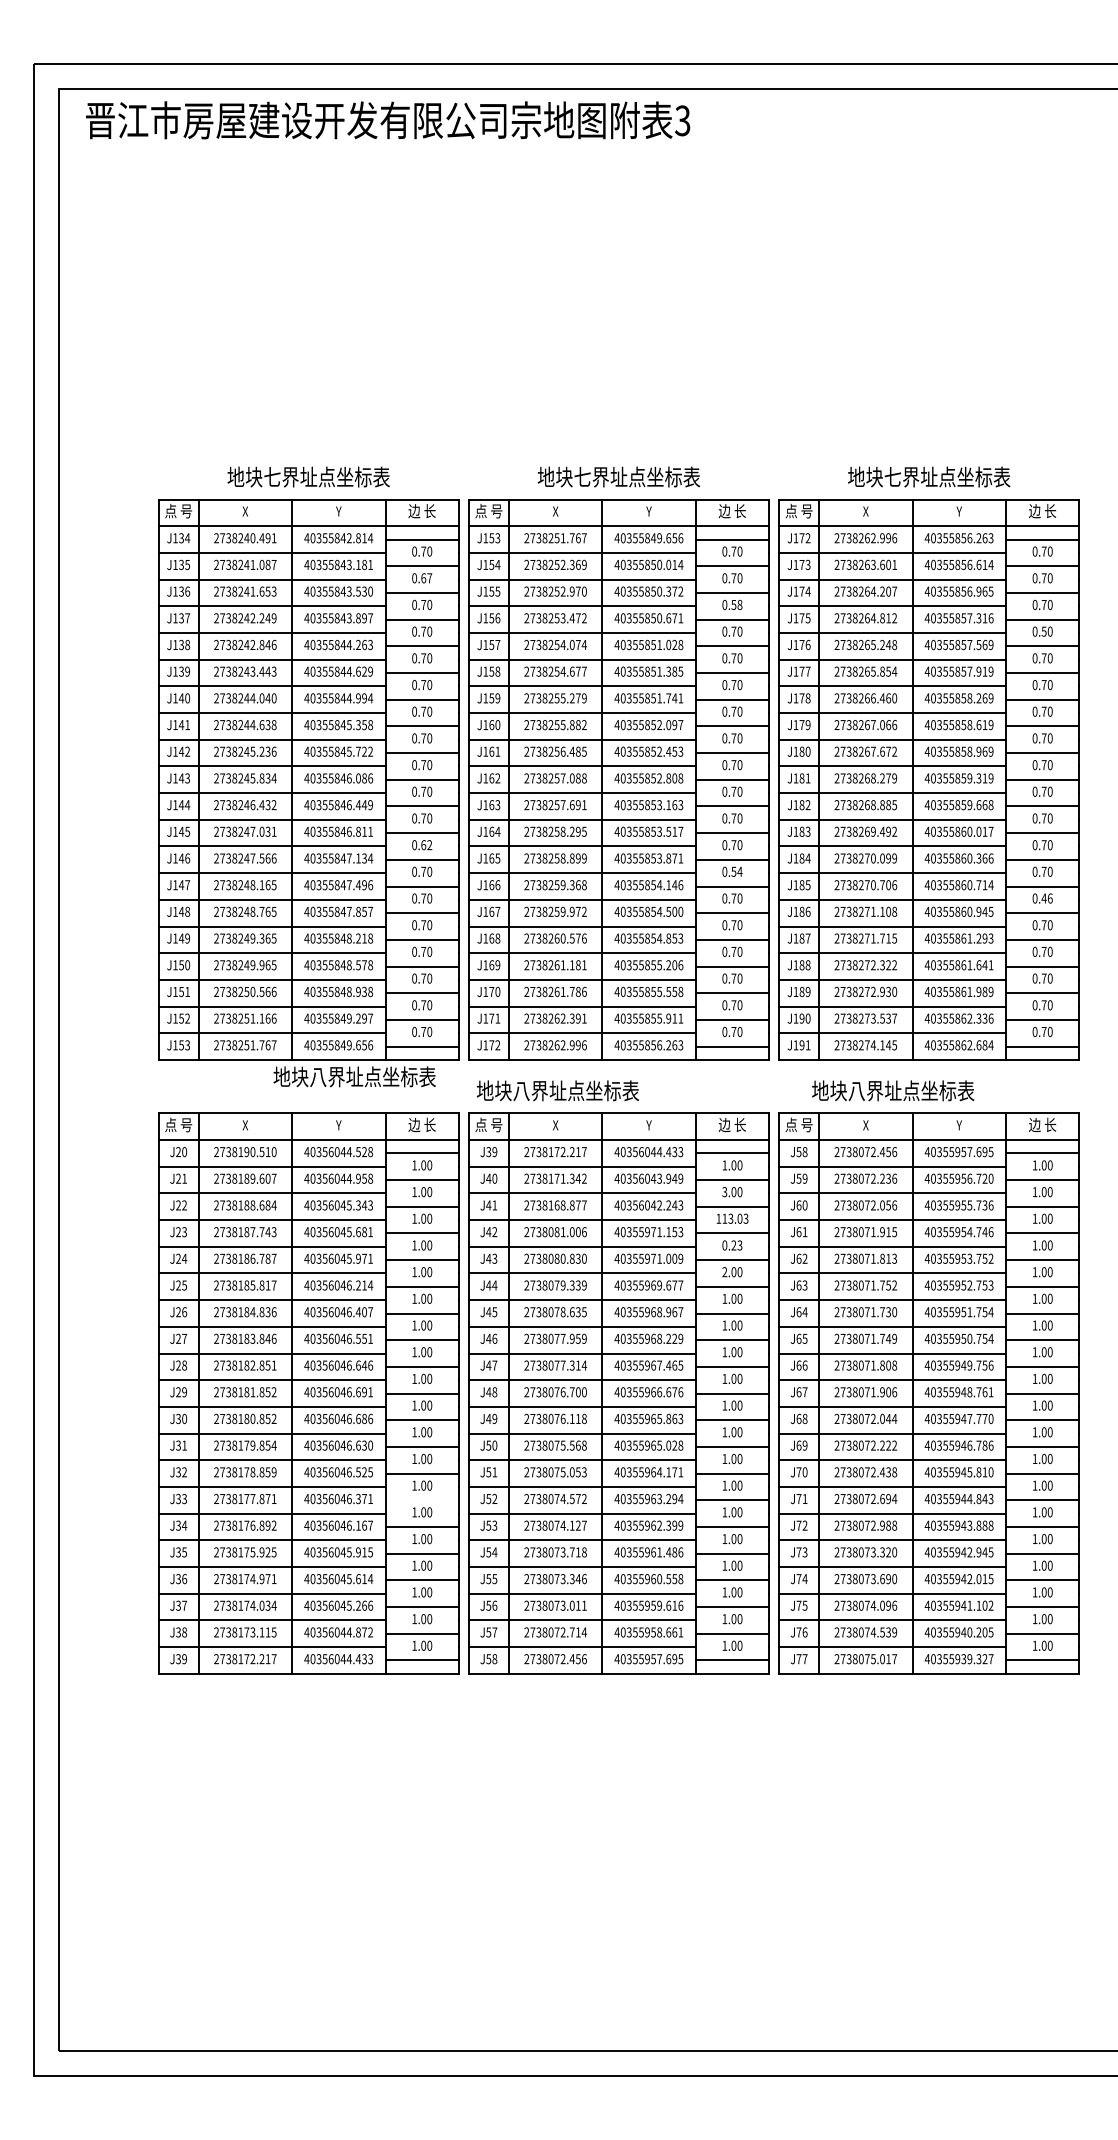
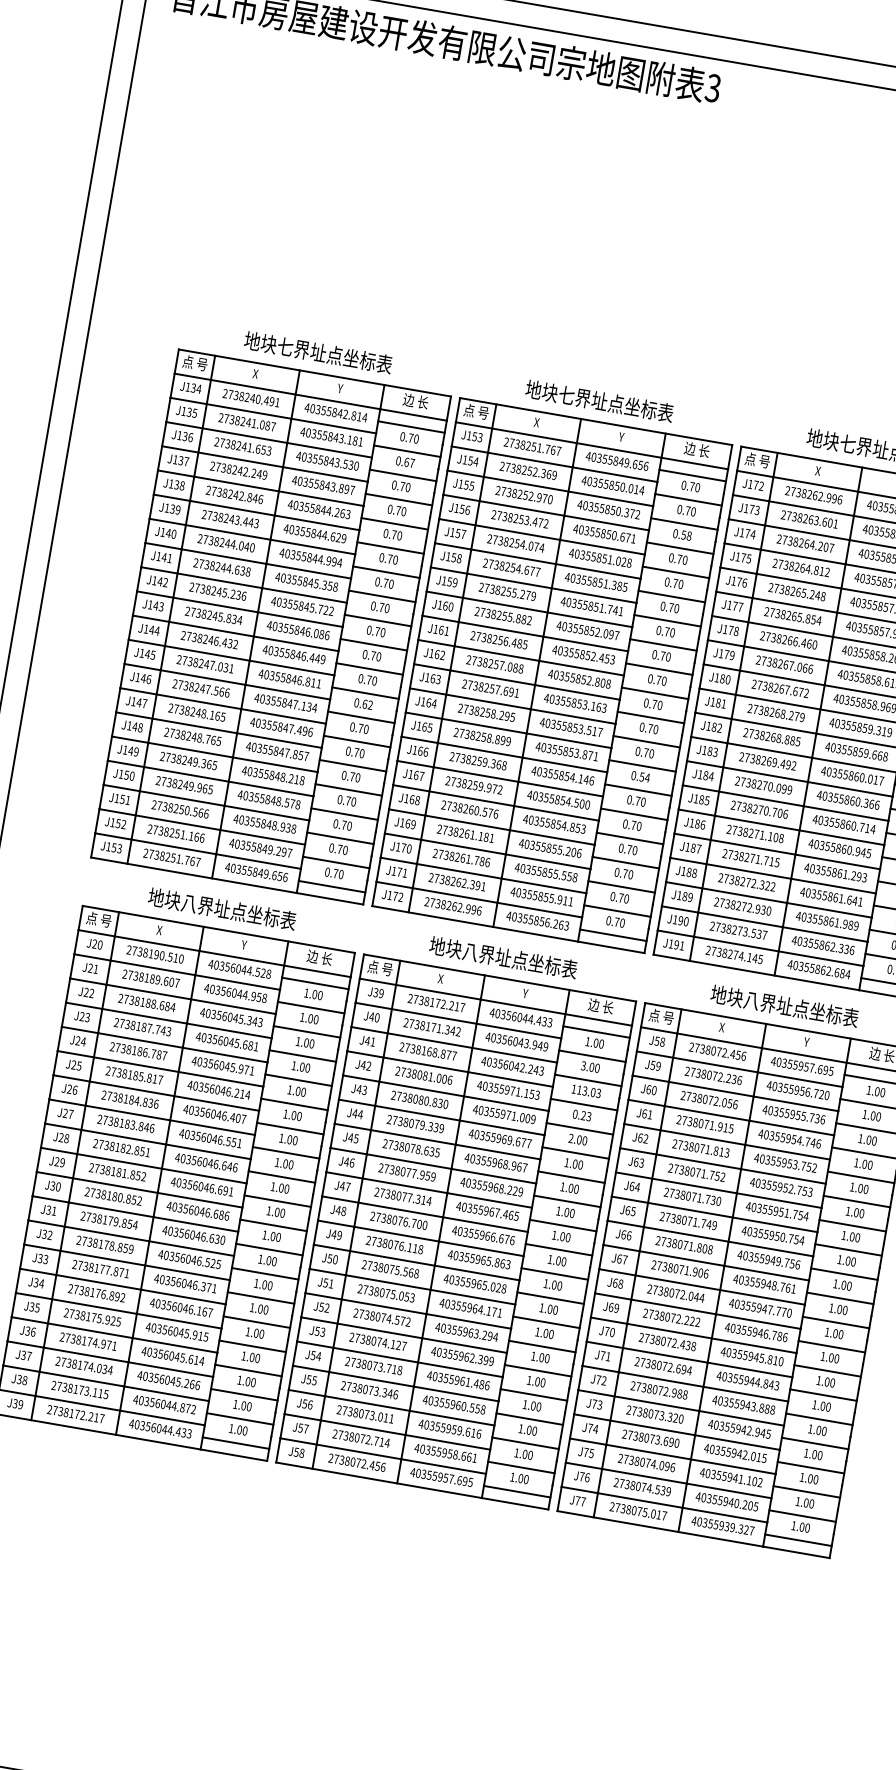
text: (354, 1076) -> (222, 908), moved
text: (557, 1090) -> (503, 957), moved
text: (893, 1090) -> (785, 1005), moved
line: (421, 1500) -> (260, 1298), added

